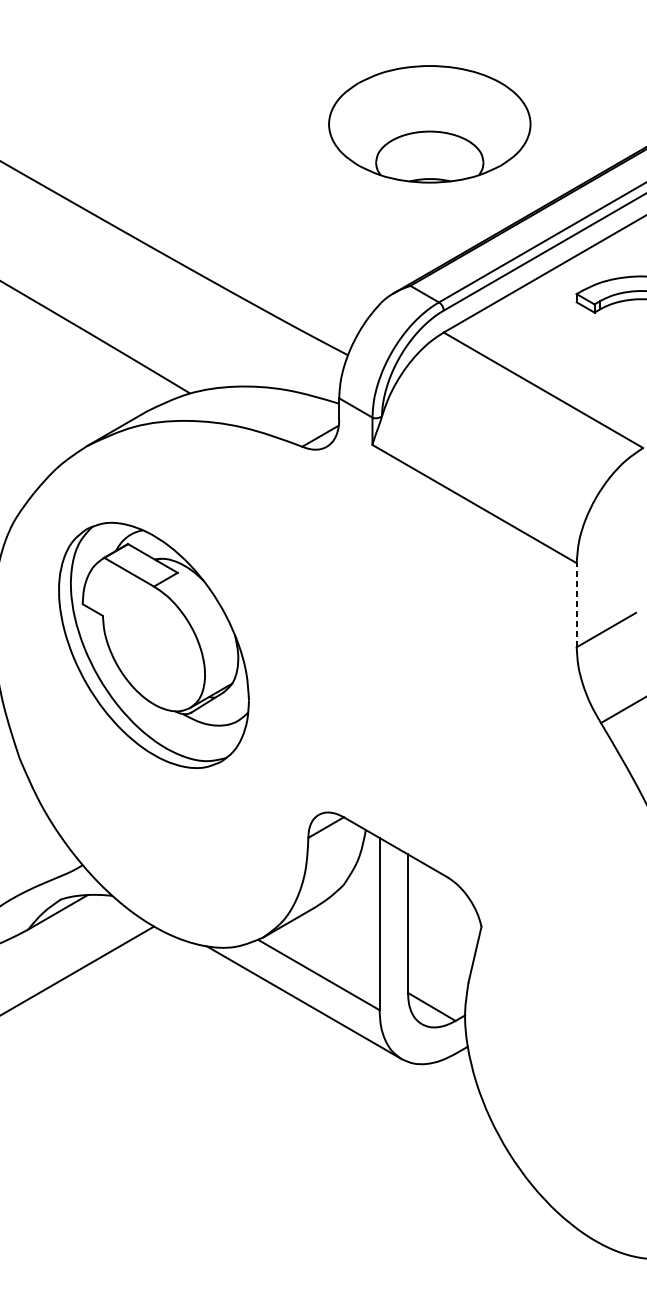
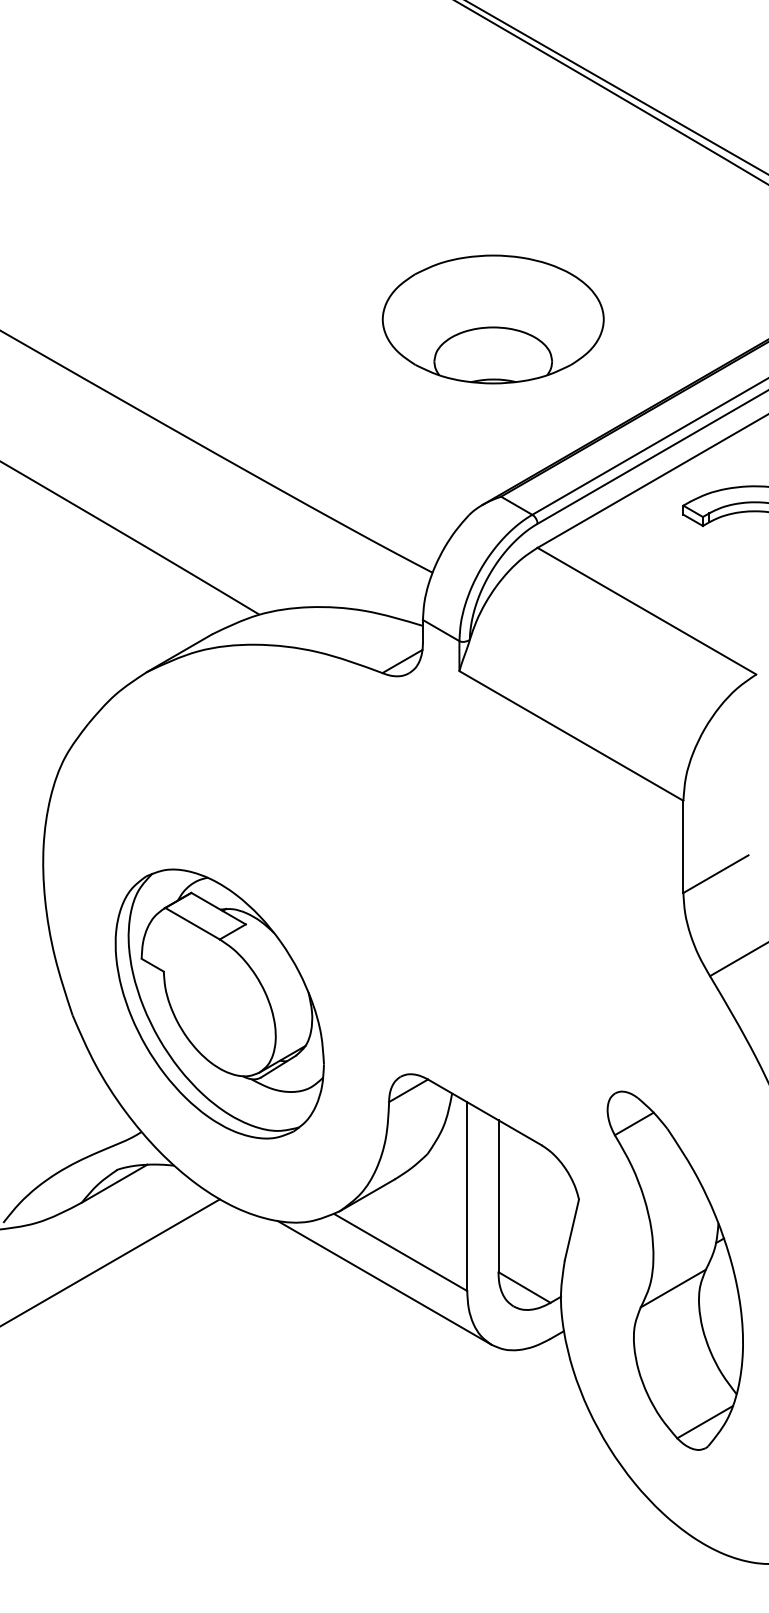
part: (429, 124) -> (492, 319), moved
line: (576, 604) -> (683, 846), dashed -> solid
part: (153, 644) -> (219, 1003), moved
part: (568, 991) -> (674, 1270), added

